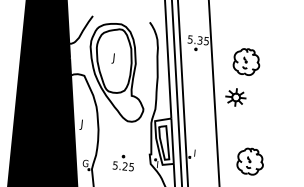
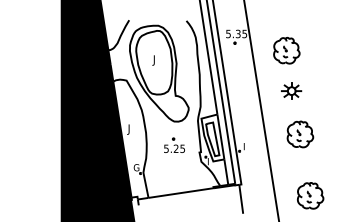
part: (235, 96) -> (291, 90), moved
part: (250, 161) -> (300, 134), moved
part: (123, 162) -> (174, 144), moved

